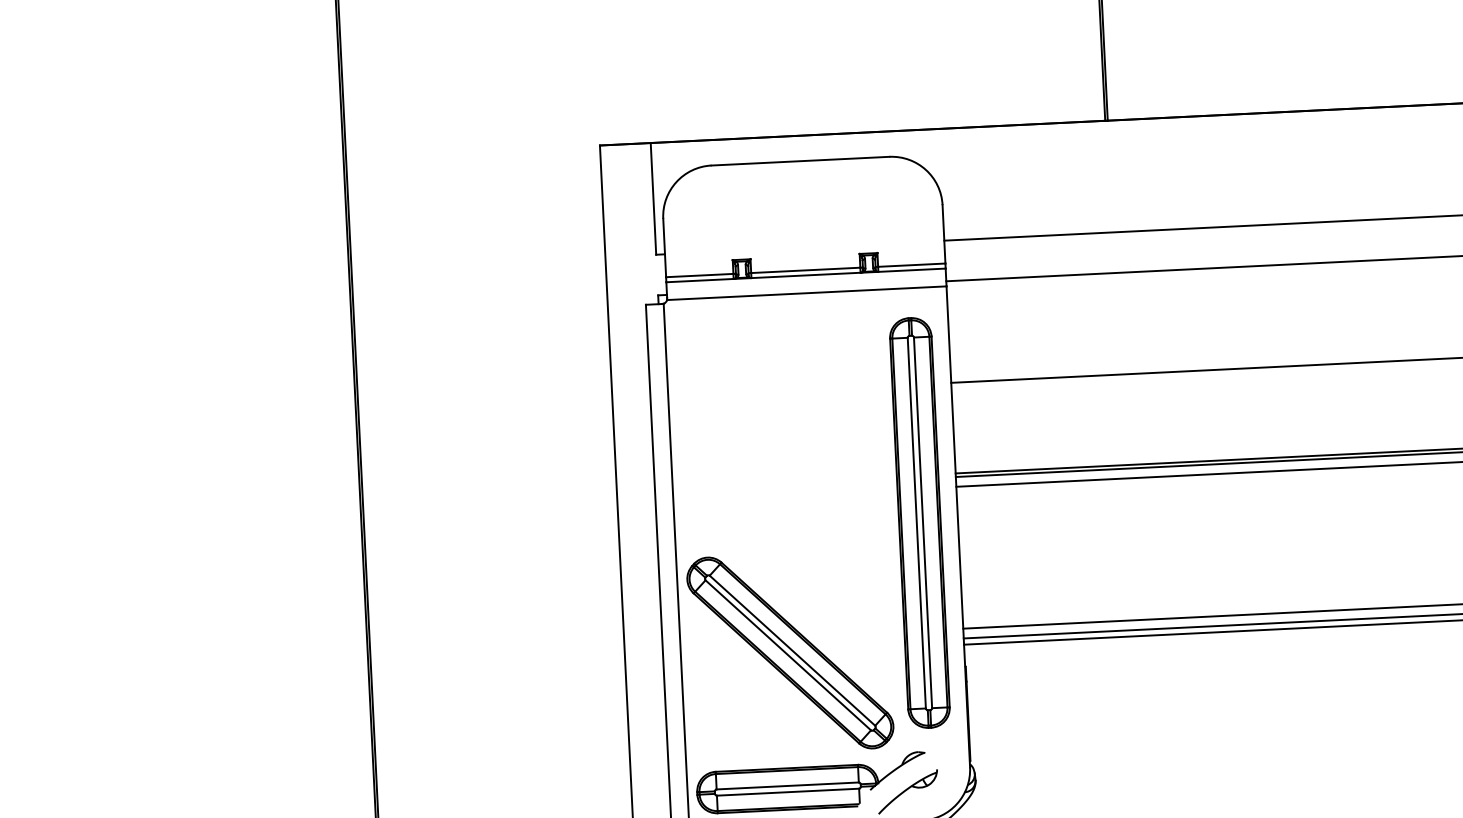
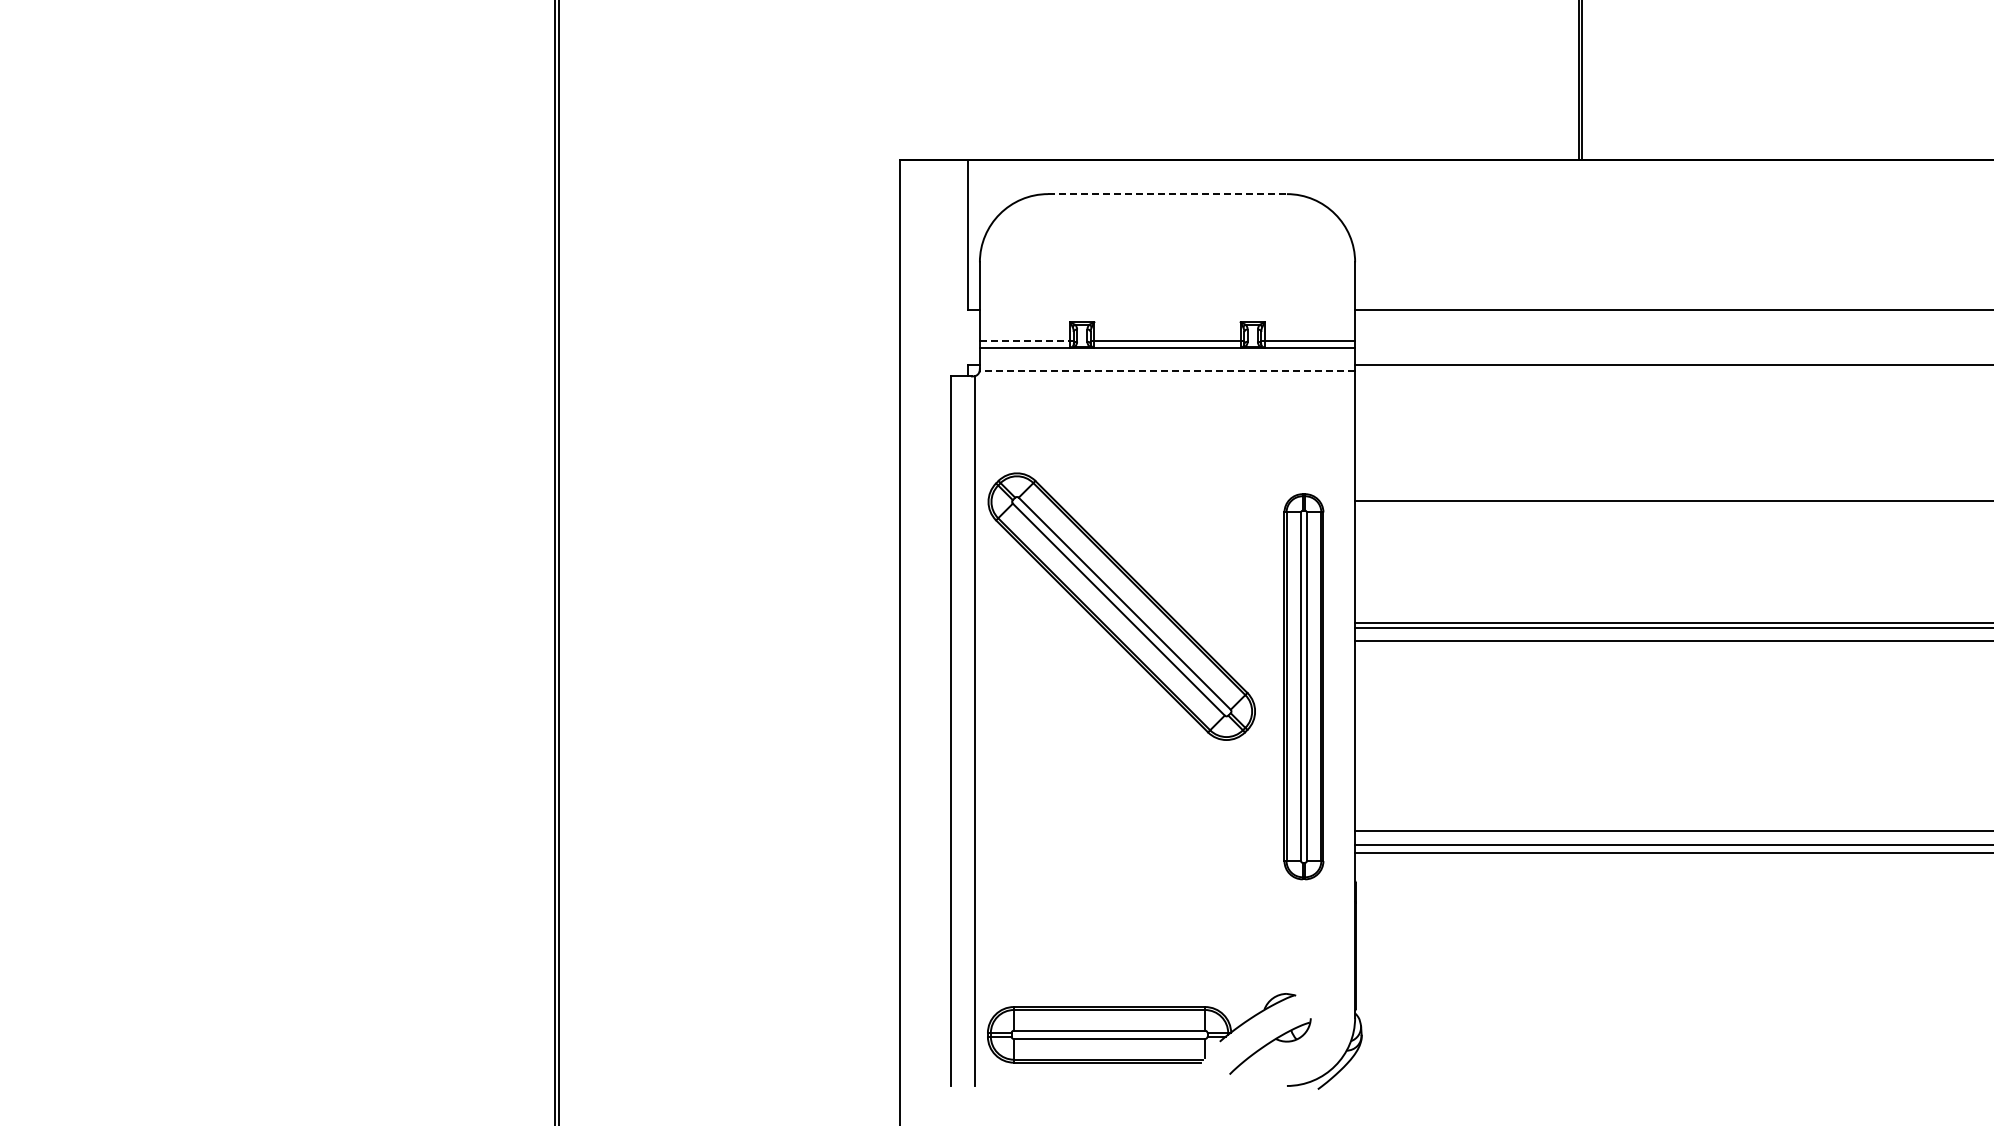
line: (801, 161) -> (1168, 194), solid -> dashed
line: (700, 275) -> (1025, 340), solid -> dashed
line: (806, 293) -> (1167, 371), solid -> dashed
part: (919, 522) -> (1303, 686), size x0.7
part: (790, 652) -> (1121, 606), moved

